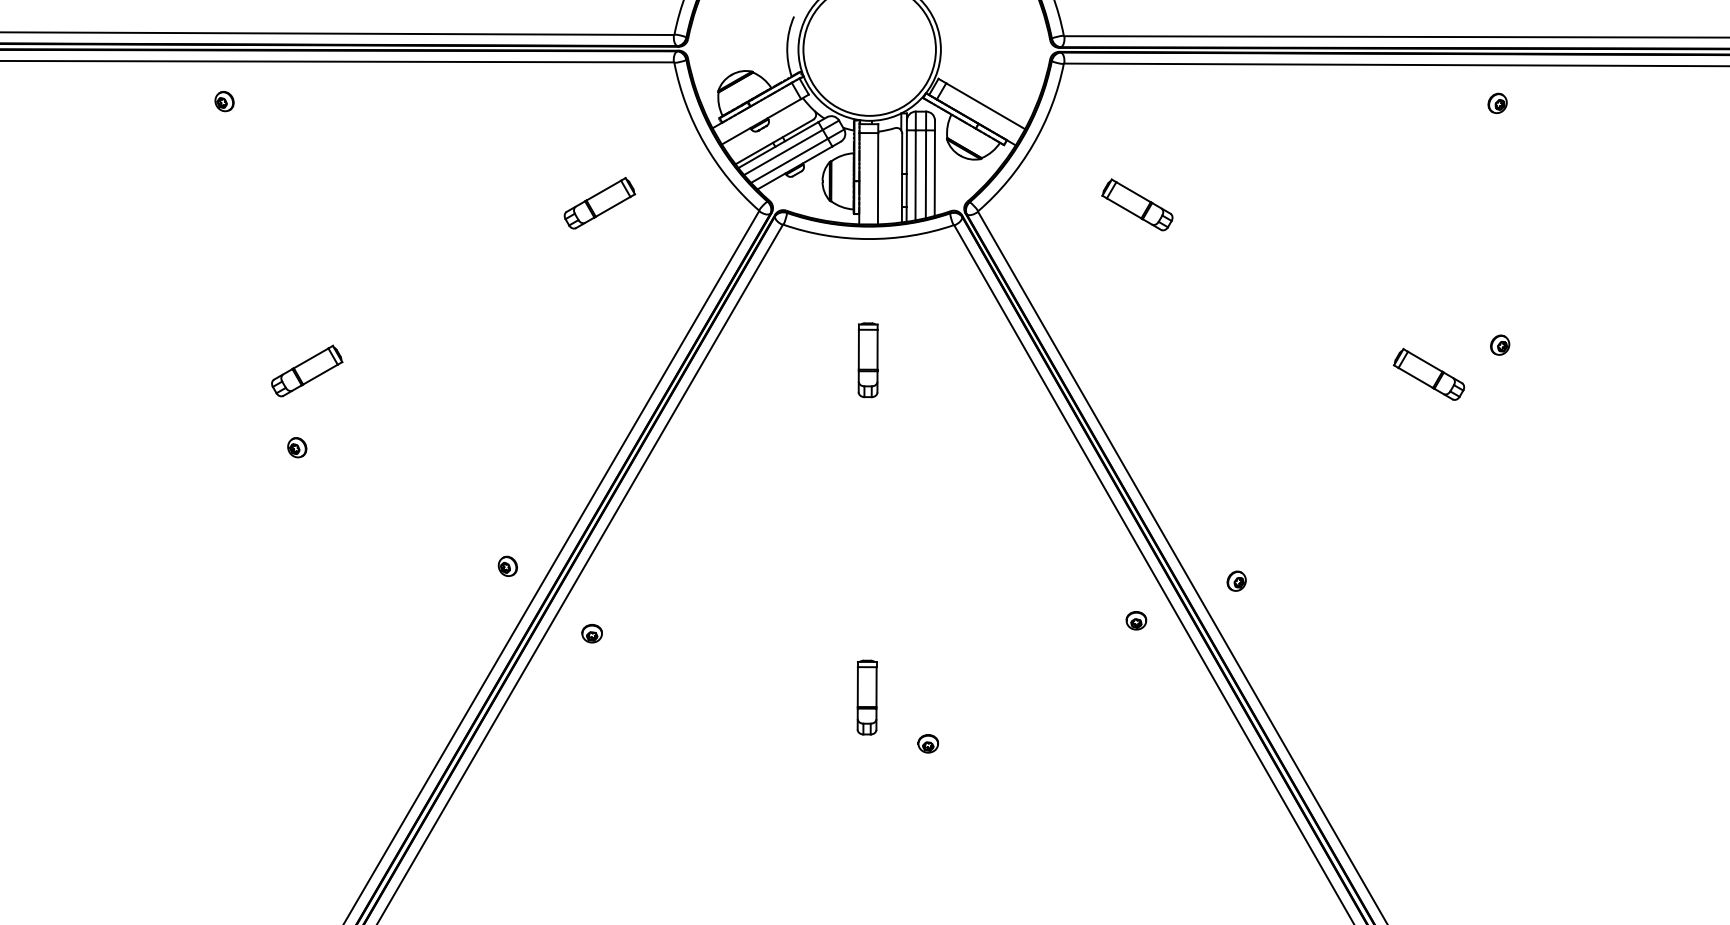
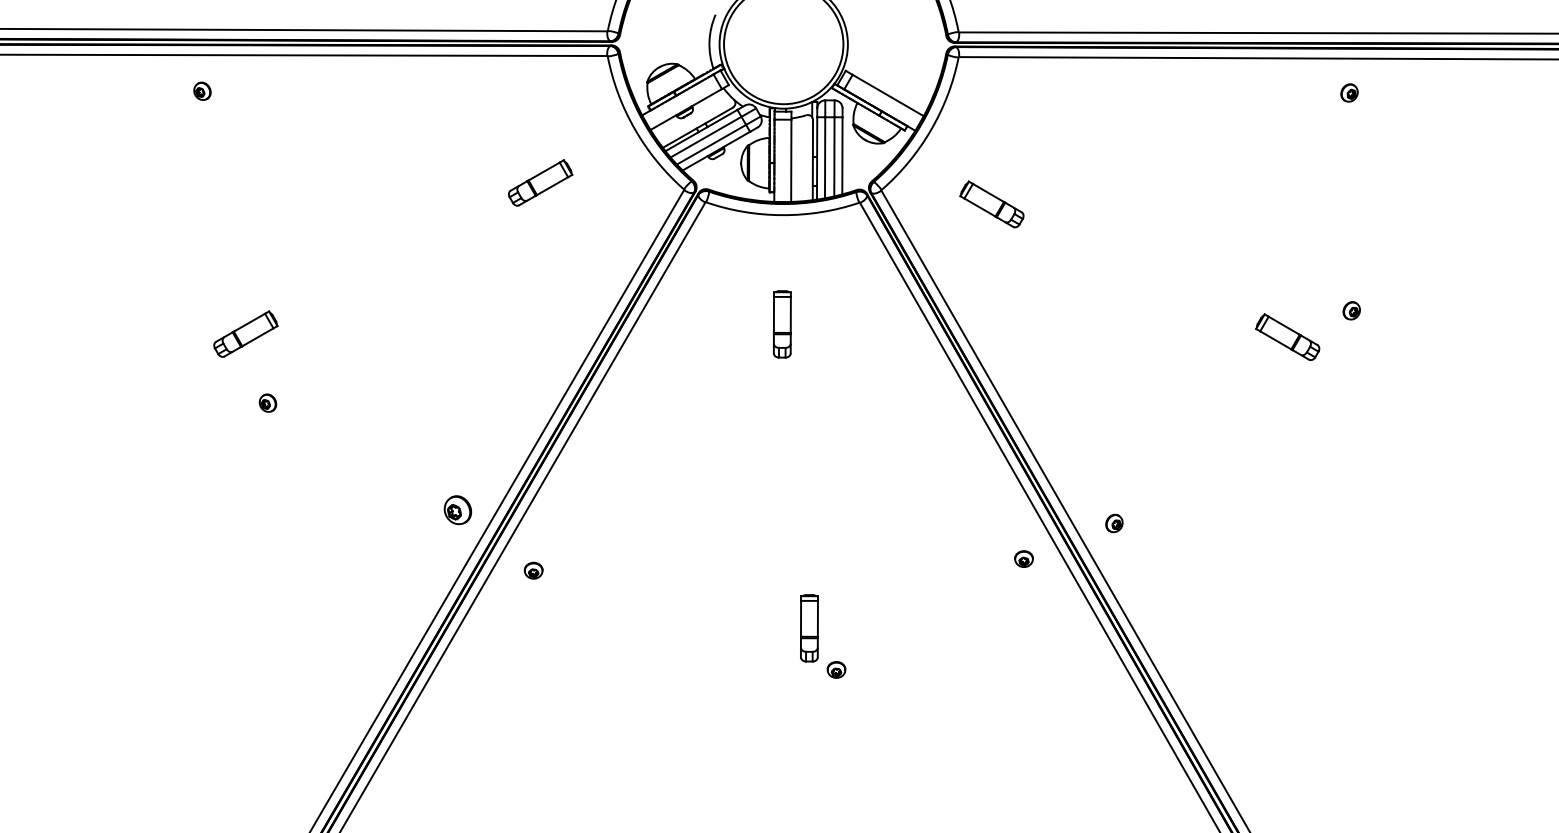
part: (1136, 205) -> (991, 204), moved
part: (306, 370) -> (245, 333), moved
part: (507, 565) -> (457, 509), size x1.6
part: (867, 697) -> (809, 628), moved

